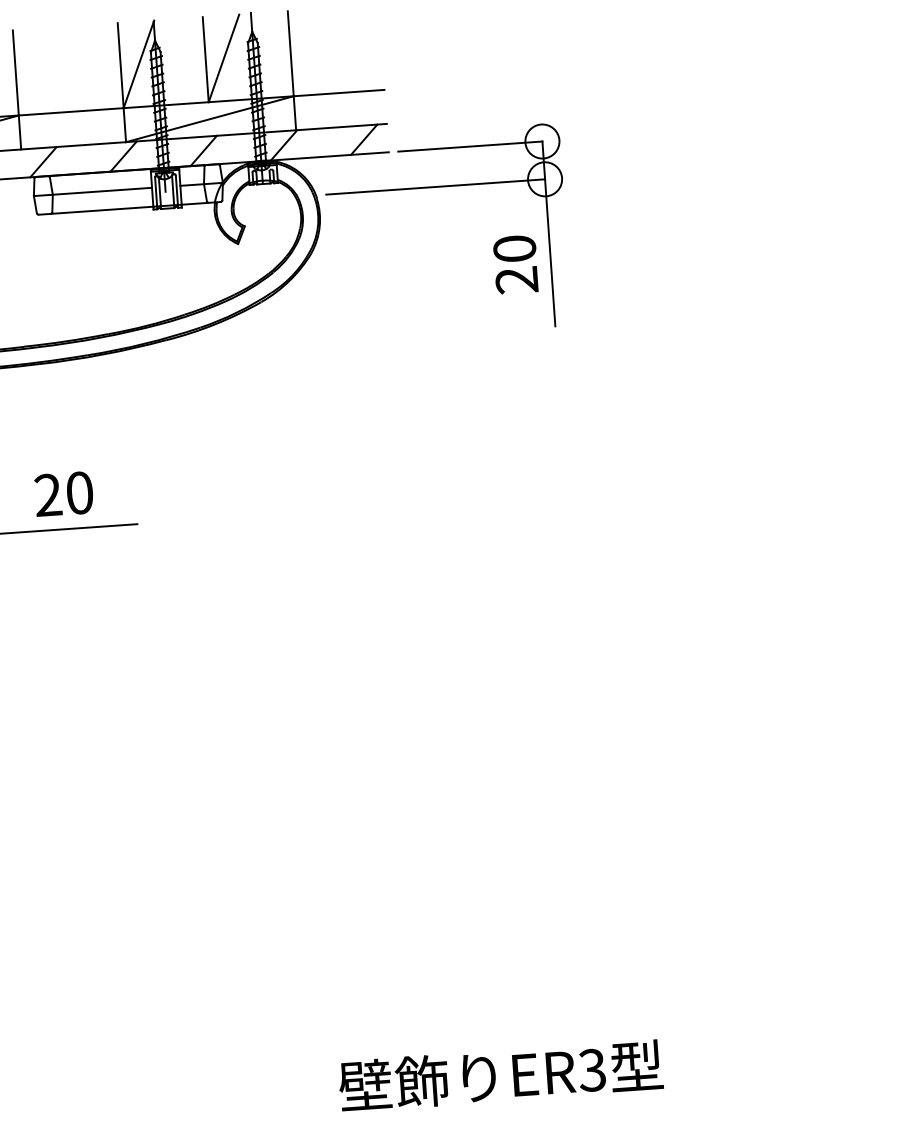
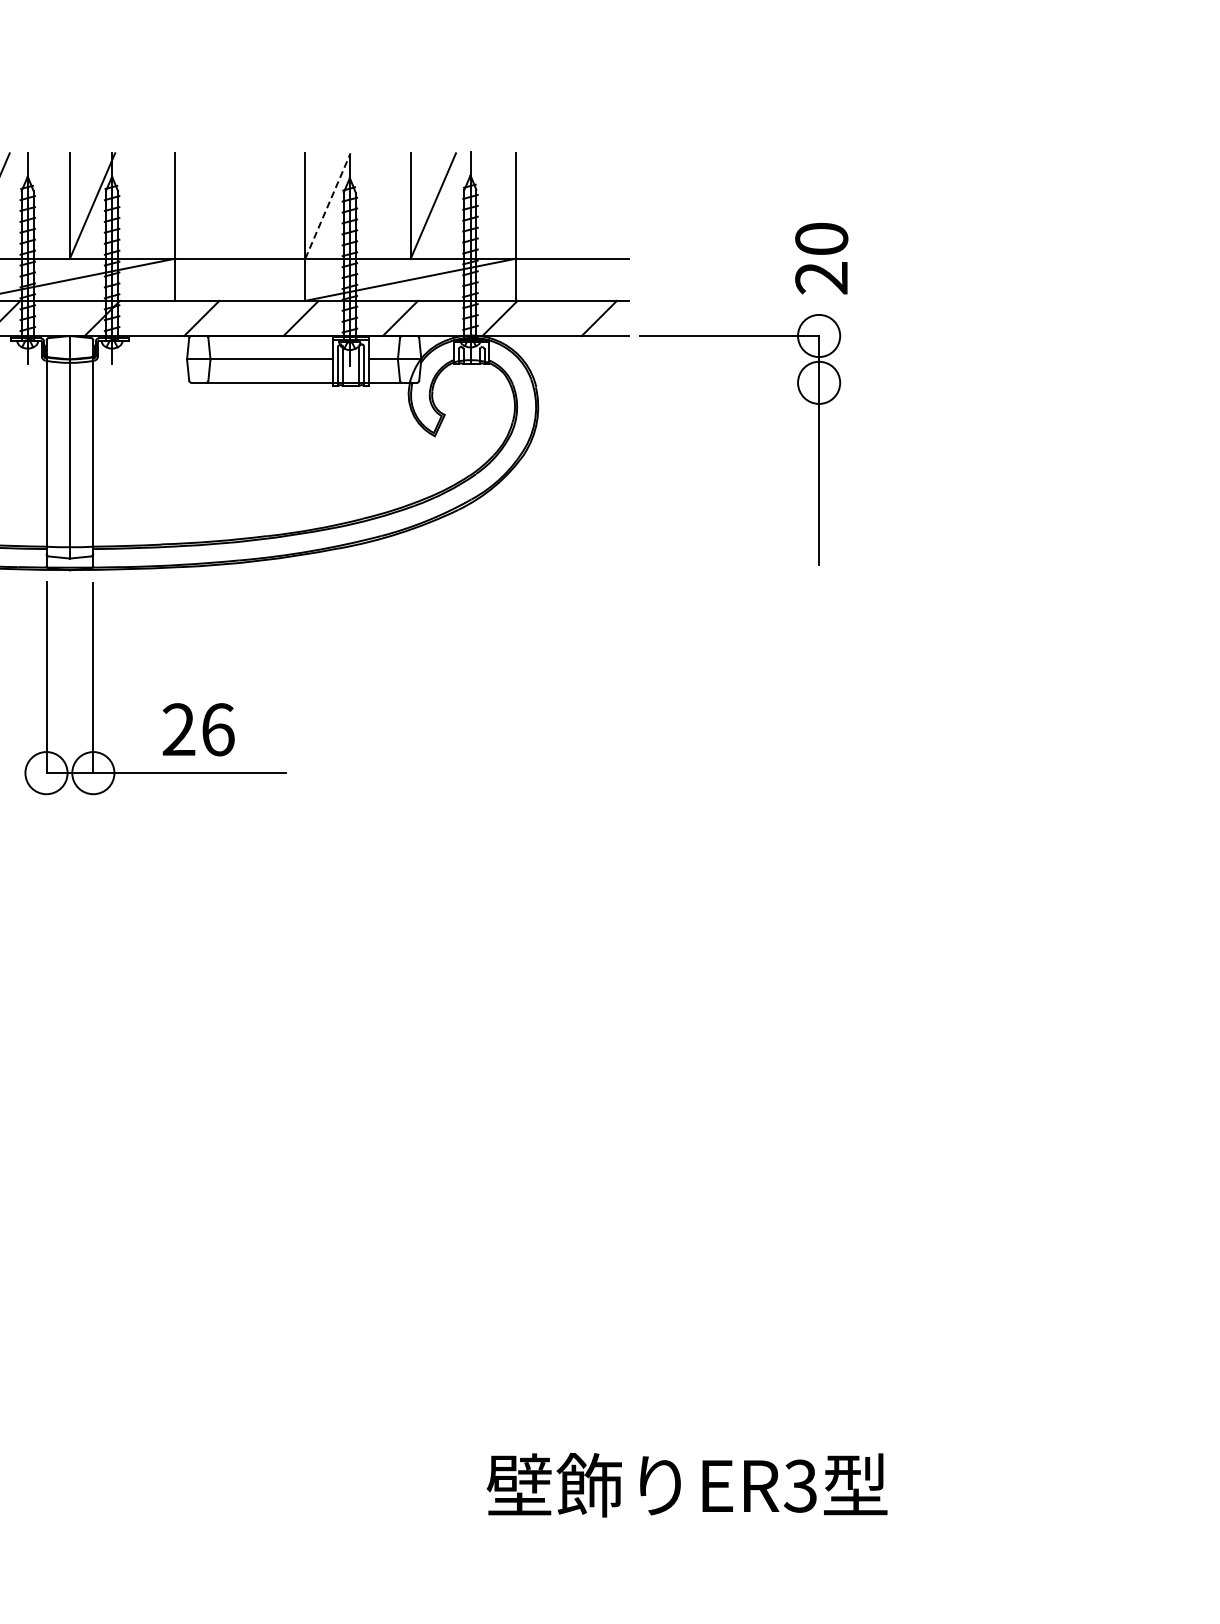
line: (139, 63) -> (328, 205), solid -> dashed
line: (435, 186) -> (683, 382), removed
text: (515, 264) -> (821, 258), moved
text: (80, 492) -> (218, 729), 20 -> 26

